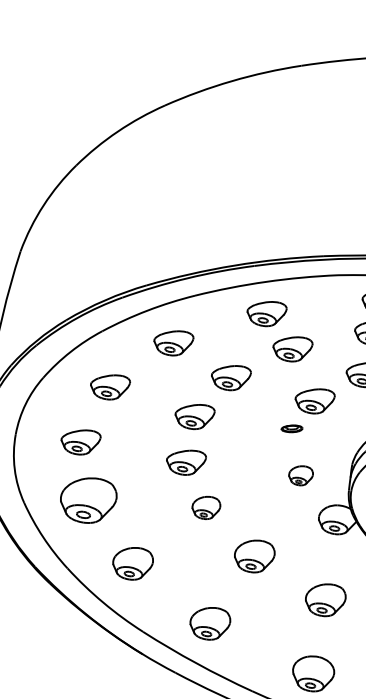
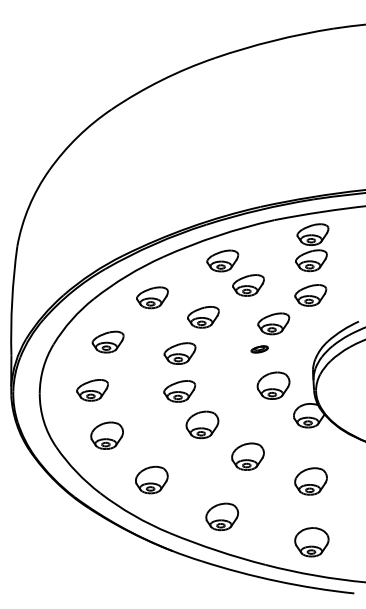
part: (300, 475) -> (273, 385), size x1.67
part: (87, 499) -> (106, 435), size x0.71
part: (206, 507) -> (202, 424), size x1.43

